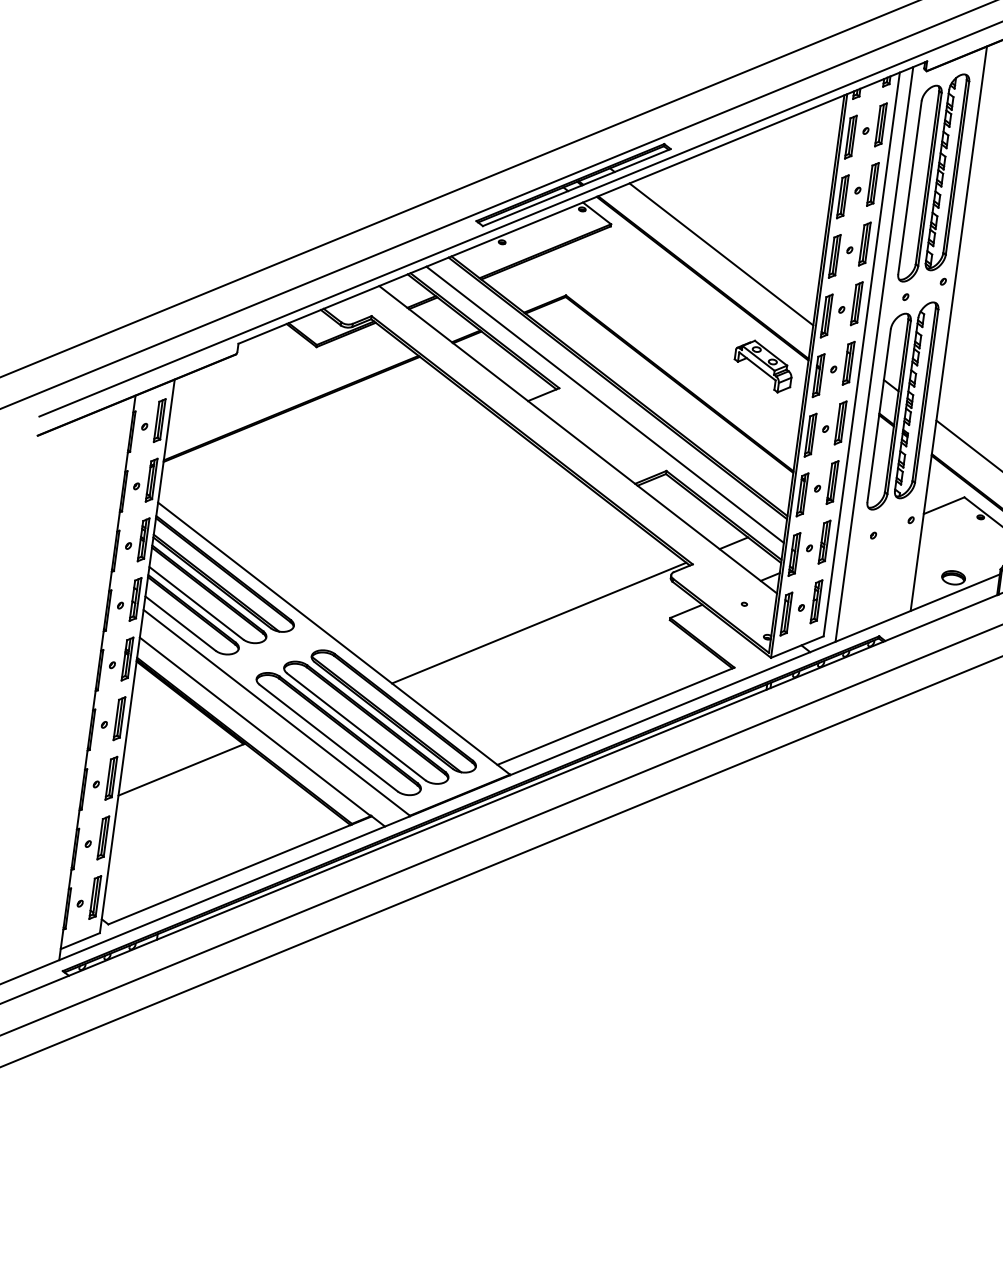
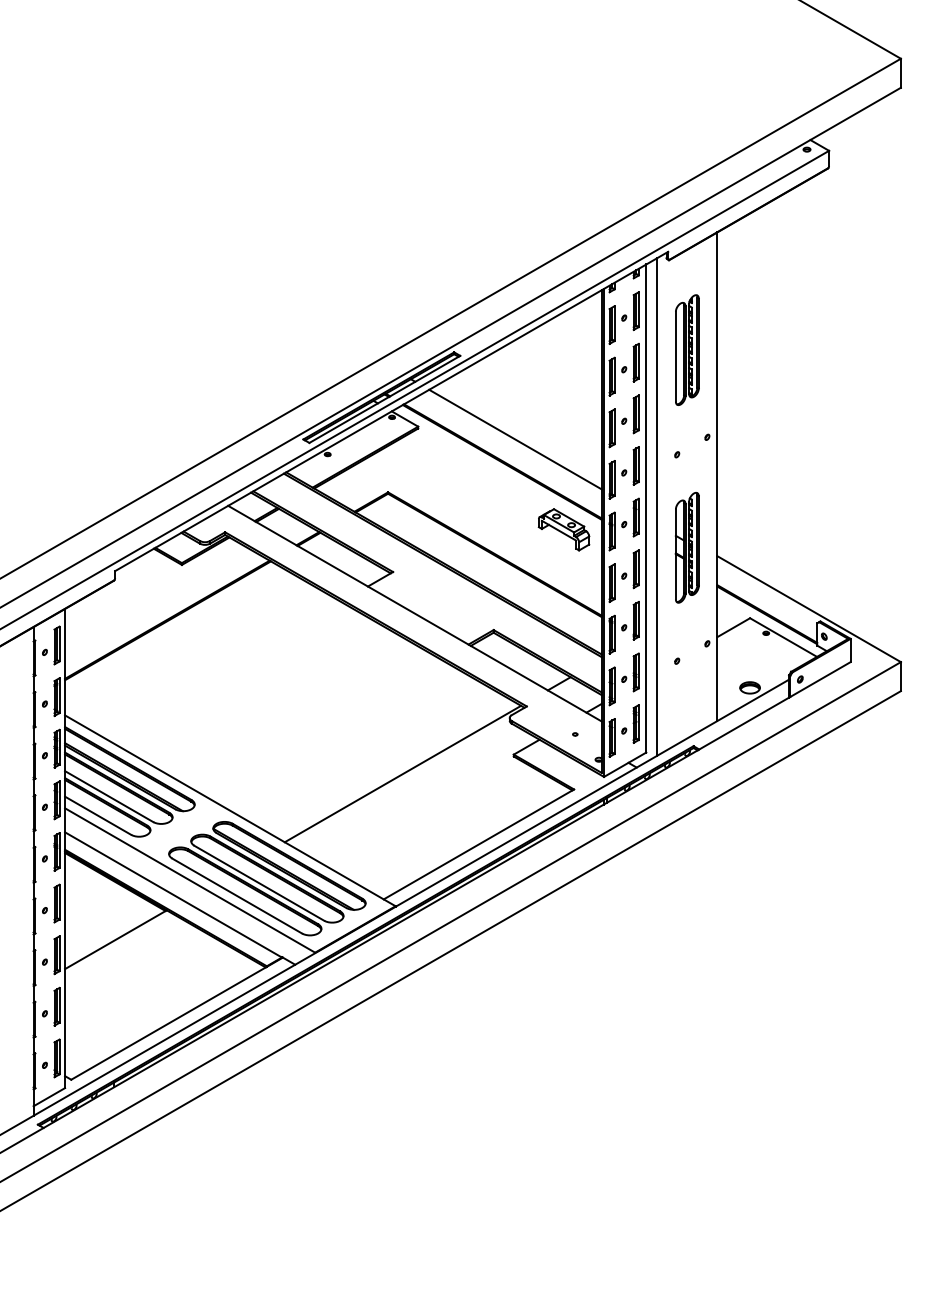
part: (934, 177) -> (687, 349), size x0.6
line: (604, 404) -> (433, 580), removed
part: (903, 405) -> (687, 547), size x0.6

